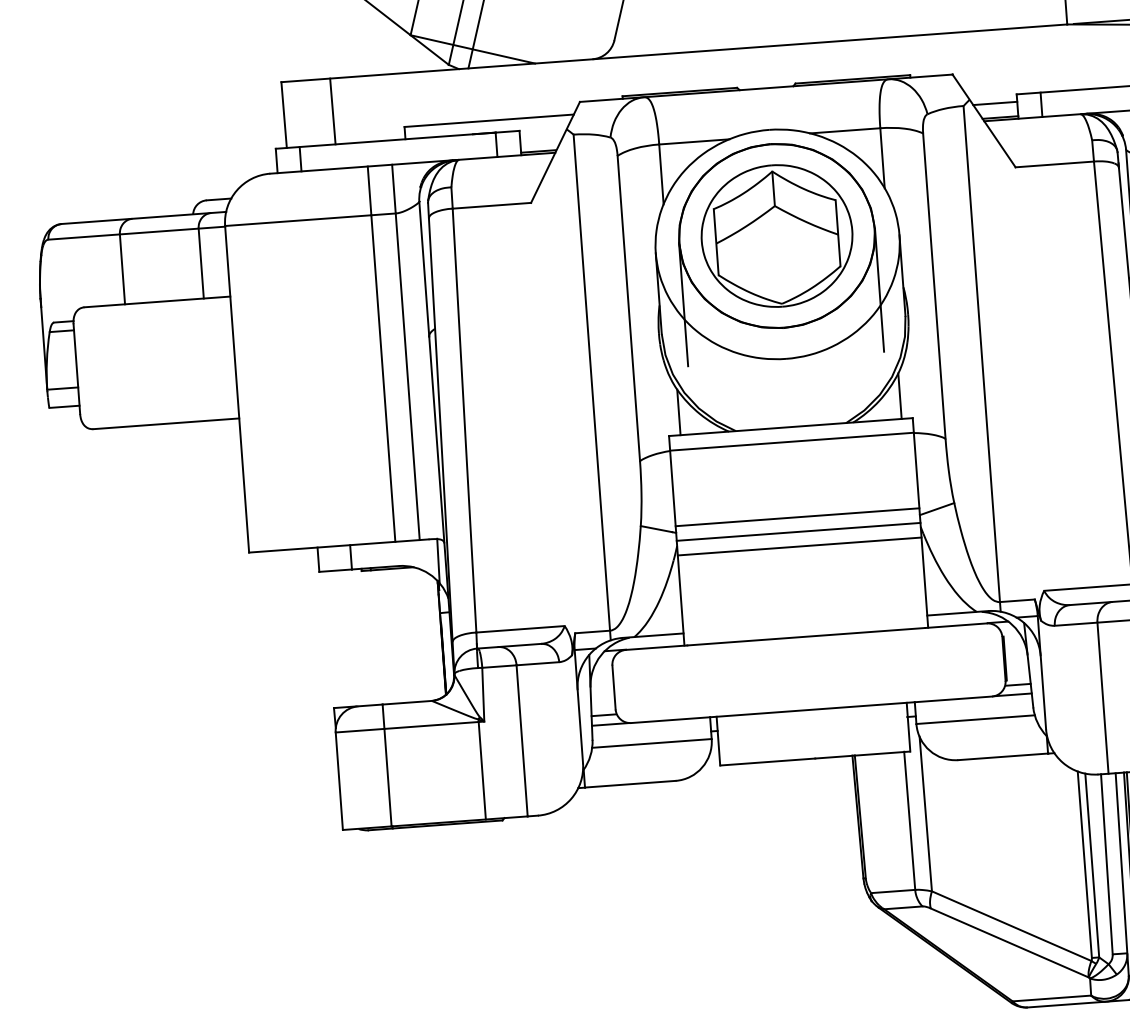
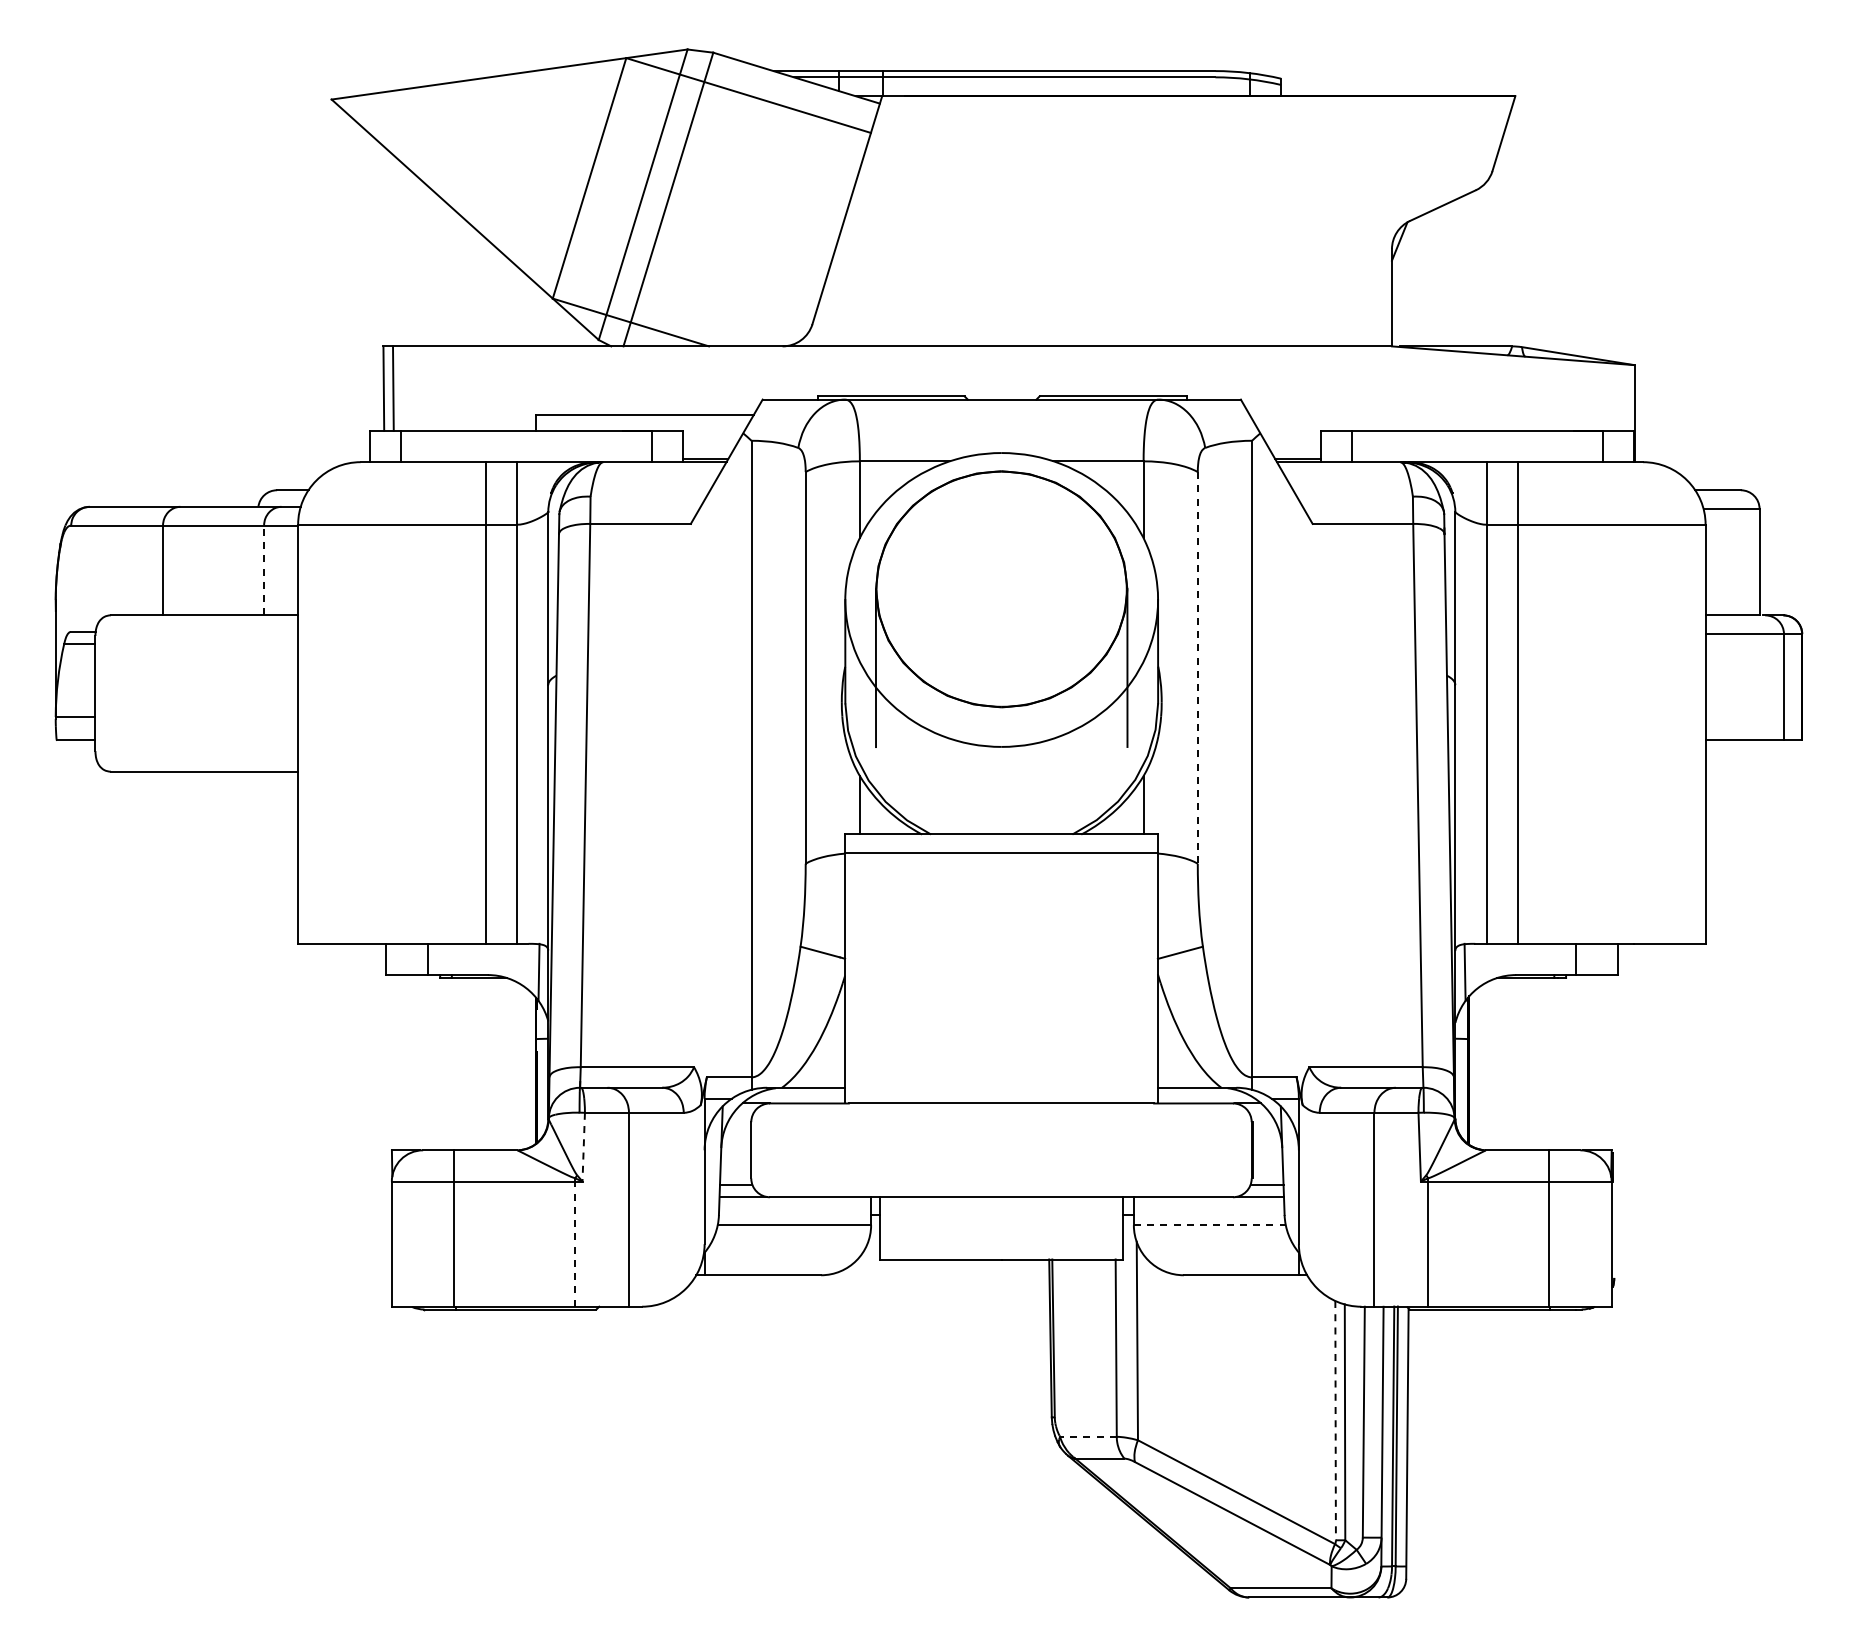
line: (995, 103) -> (1292, 440), removed
line: (332, 111) -> (393, 388), moved
part: (776, 235) -> (1001, 588), removed
line: (201, 263) -> (264, 570), solid -> dashed
line: (934, 285) -> (1197, 667), solid -> dashed
line: (797, 517) -> (1001, 950), removed
line: (798, 531) -> (1001, 968), removed
line: (799, 546) -> (1001, 987), removed
line: (483, 694) -> (583, 1147), solid -> dashed
line: (976, 719) -> (1210, 1225), solid -> dashed
line: (482, 770) -> (575, 1244), solid -> dashed
line: (1084, 864) -> (1335, 1420), solid -> dashed
line: (892, 891) -> (1087, 1436), solid -> dashed

